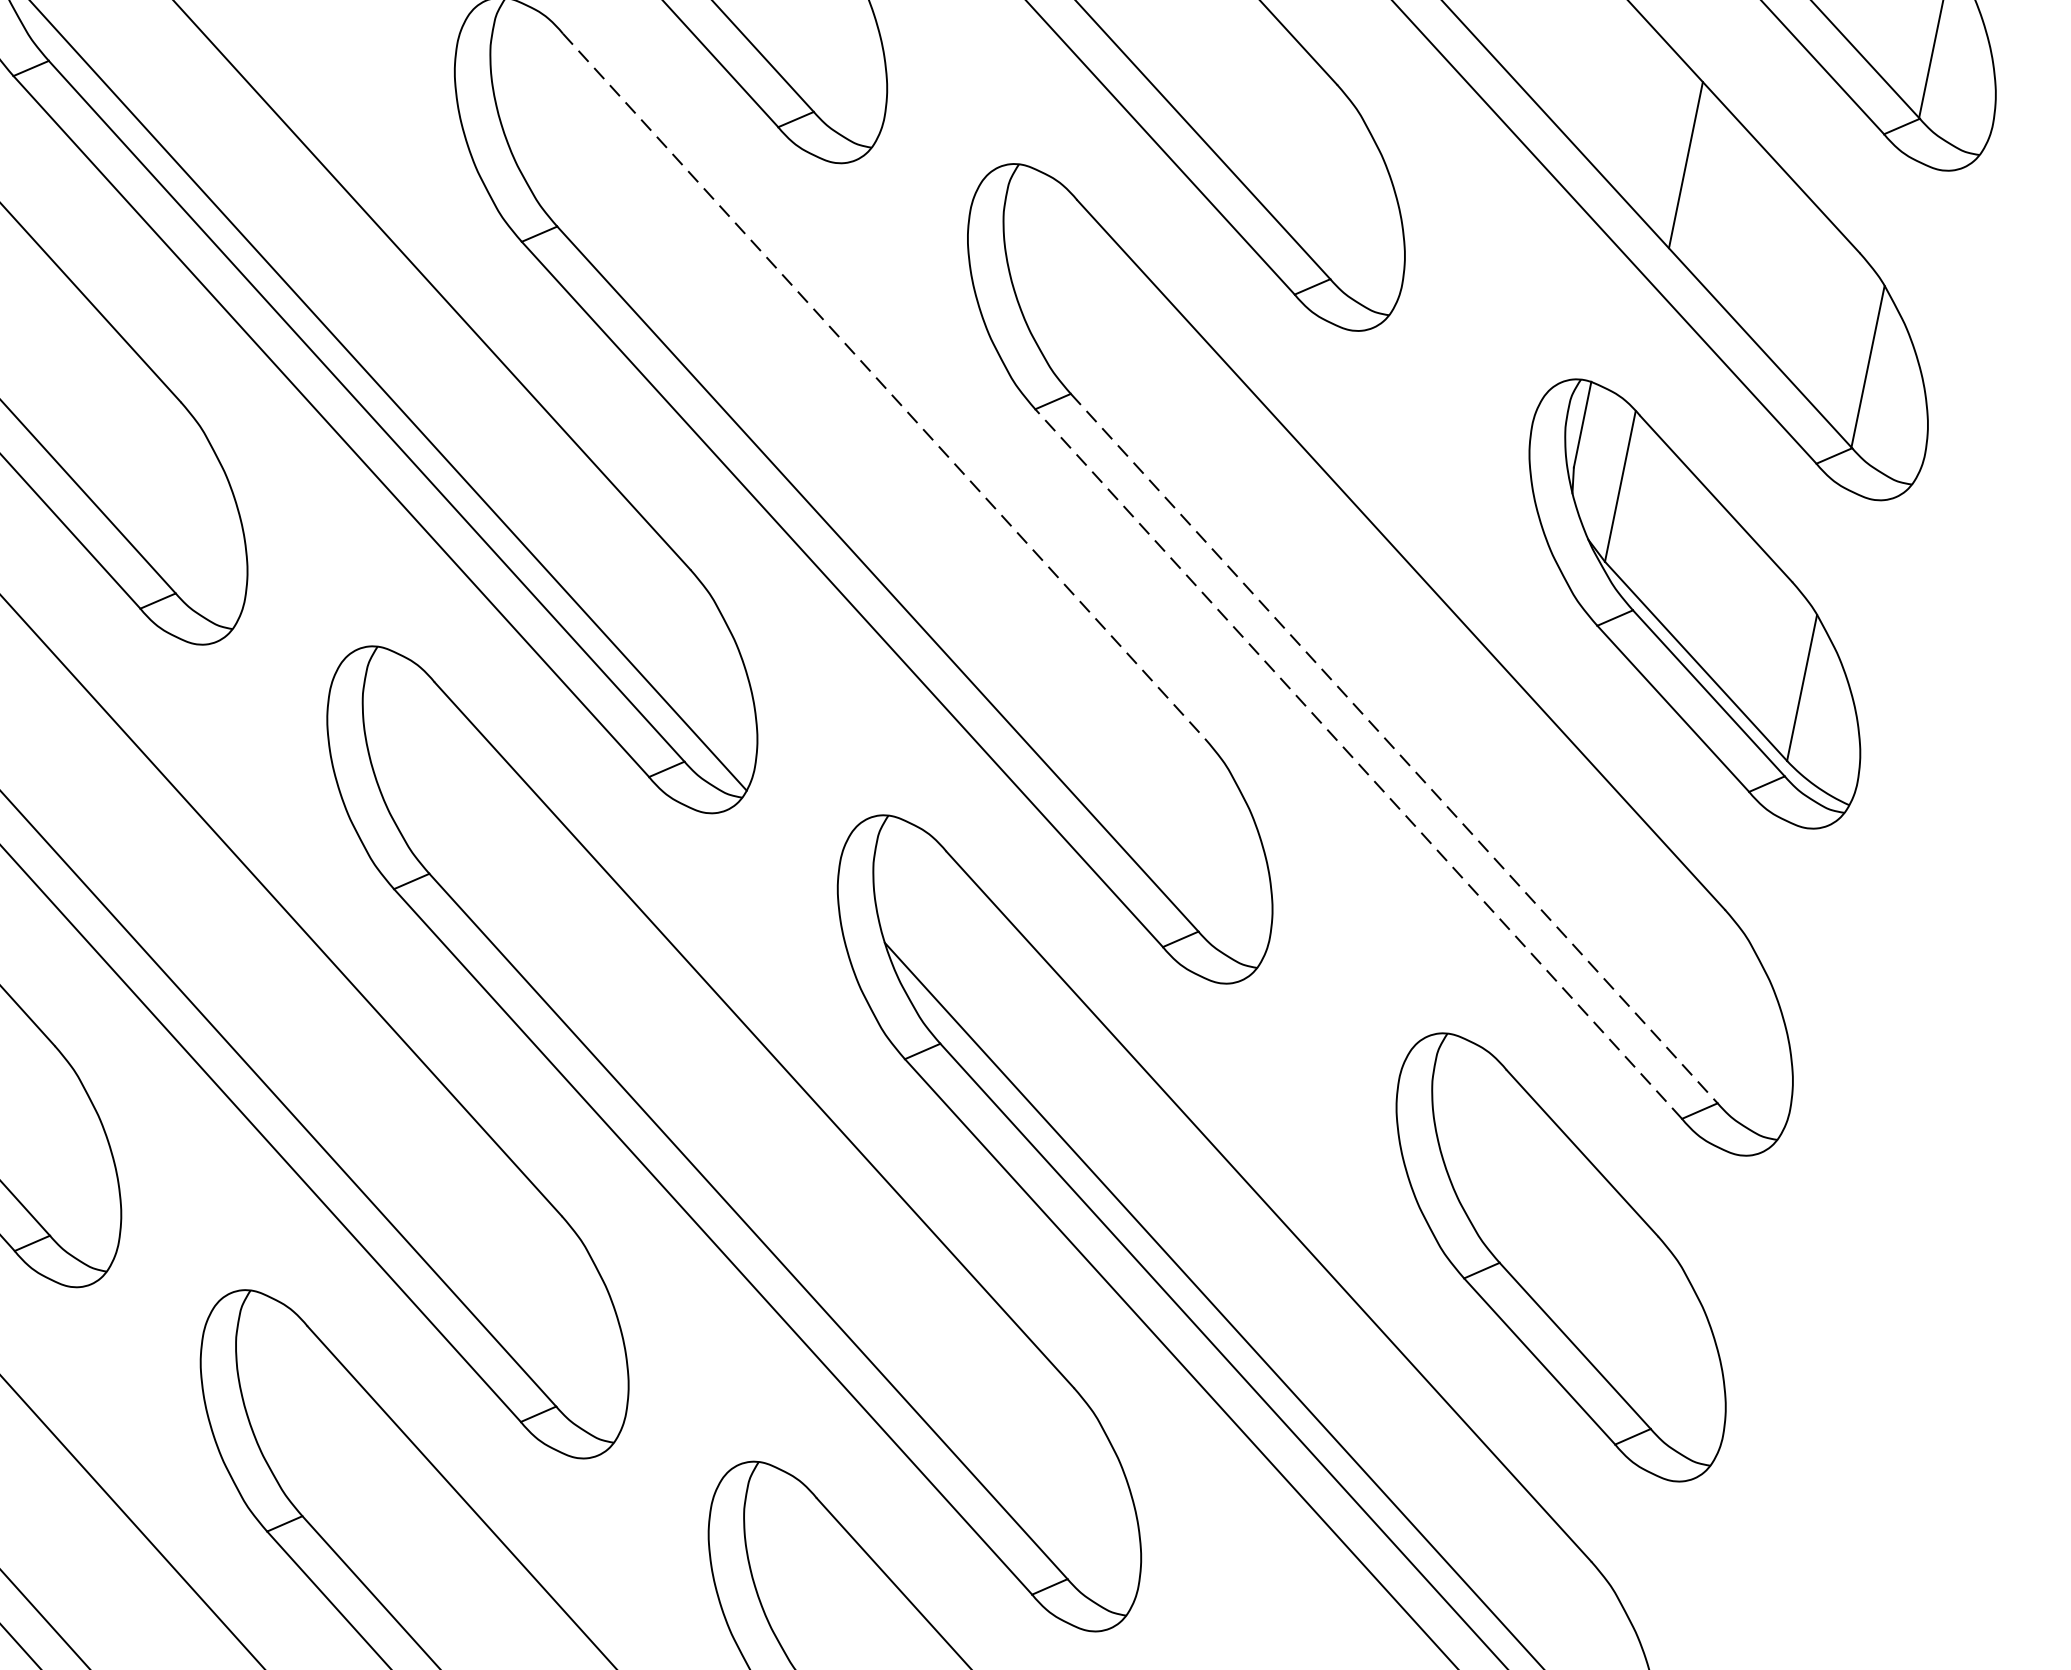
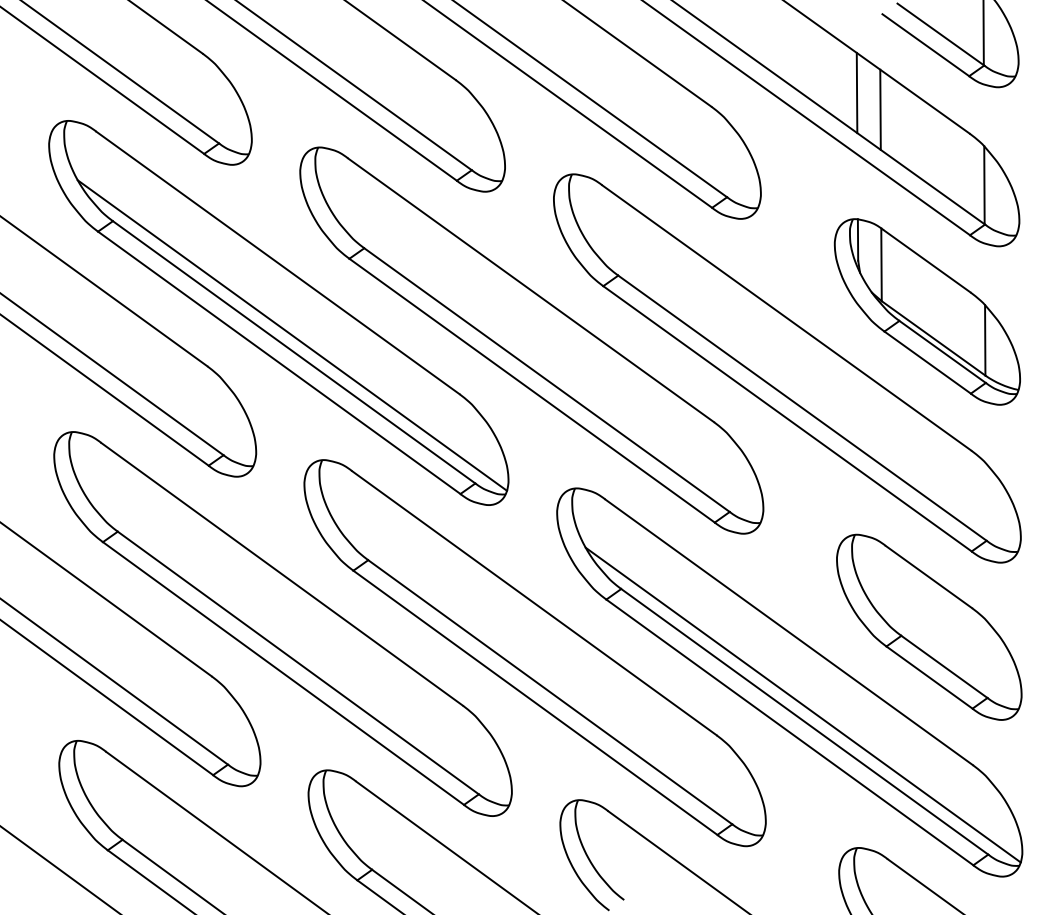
line: (1643, 118) -> (856, 92), added
line: (884, 386) -> (531, 290), dashed -> solid
line: (1394, 749) -> (802, 408), dashed -> solid
line: (1358, 763) -> (787, 418), dashed -> solid

